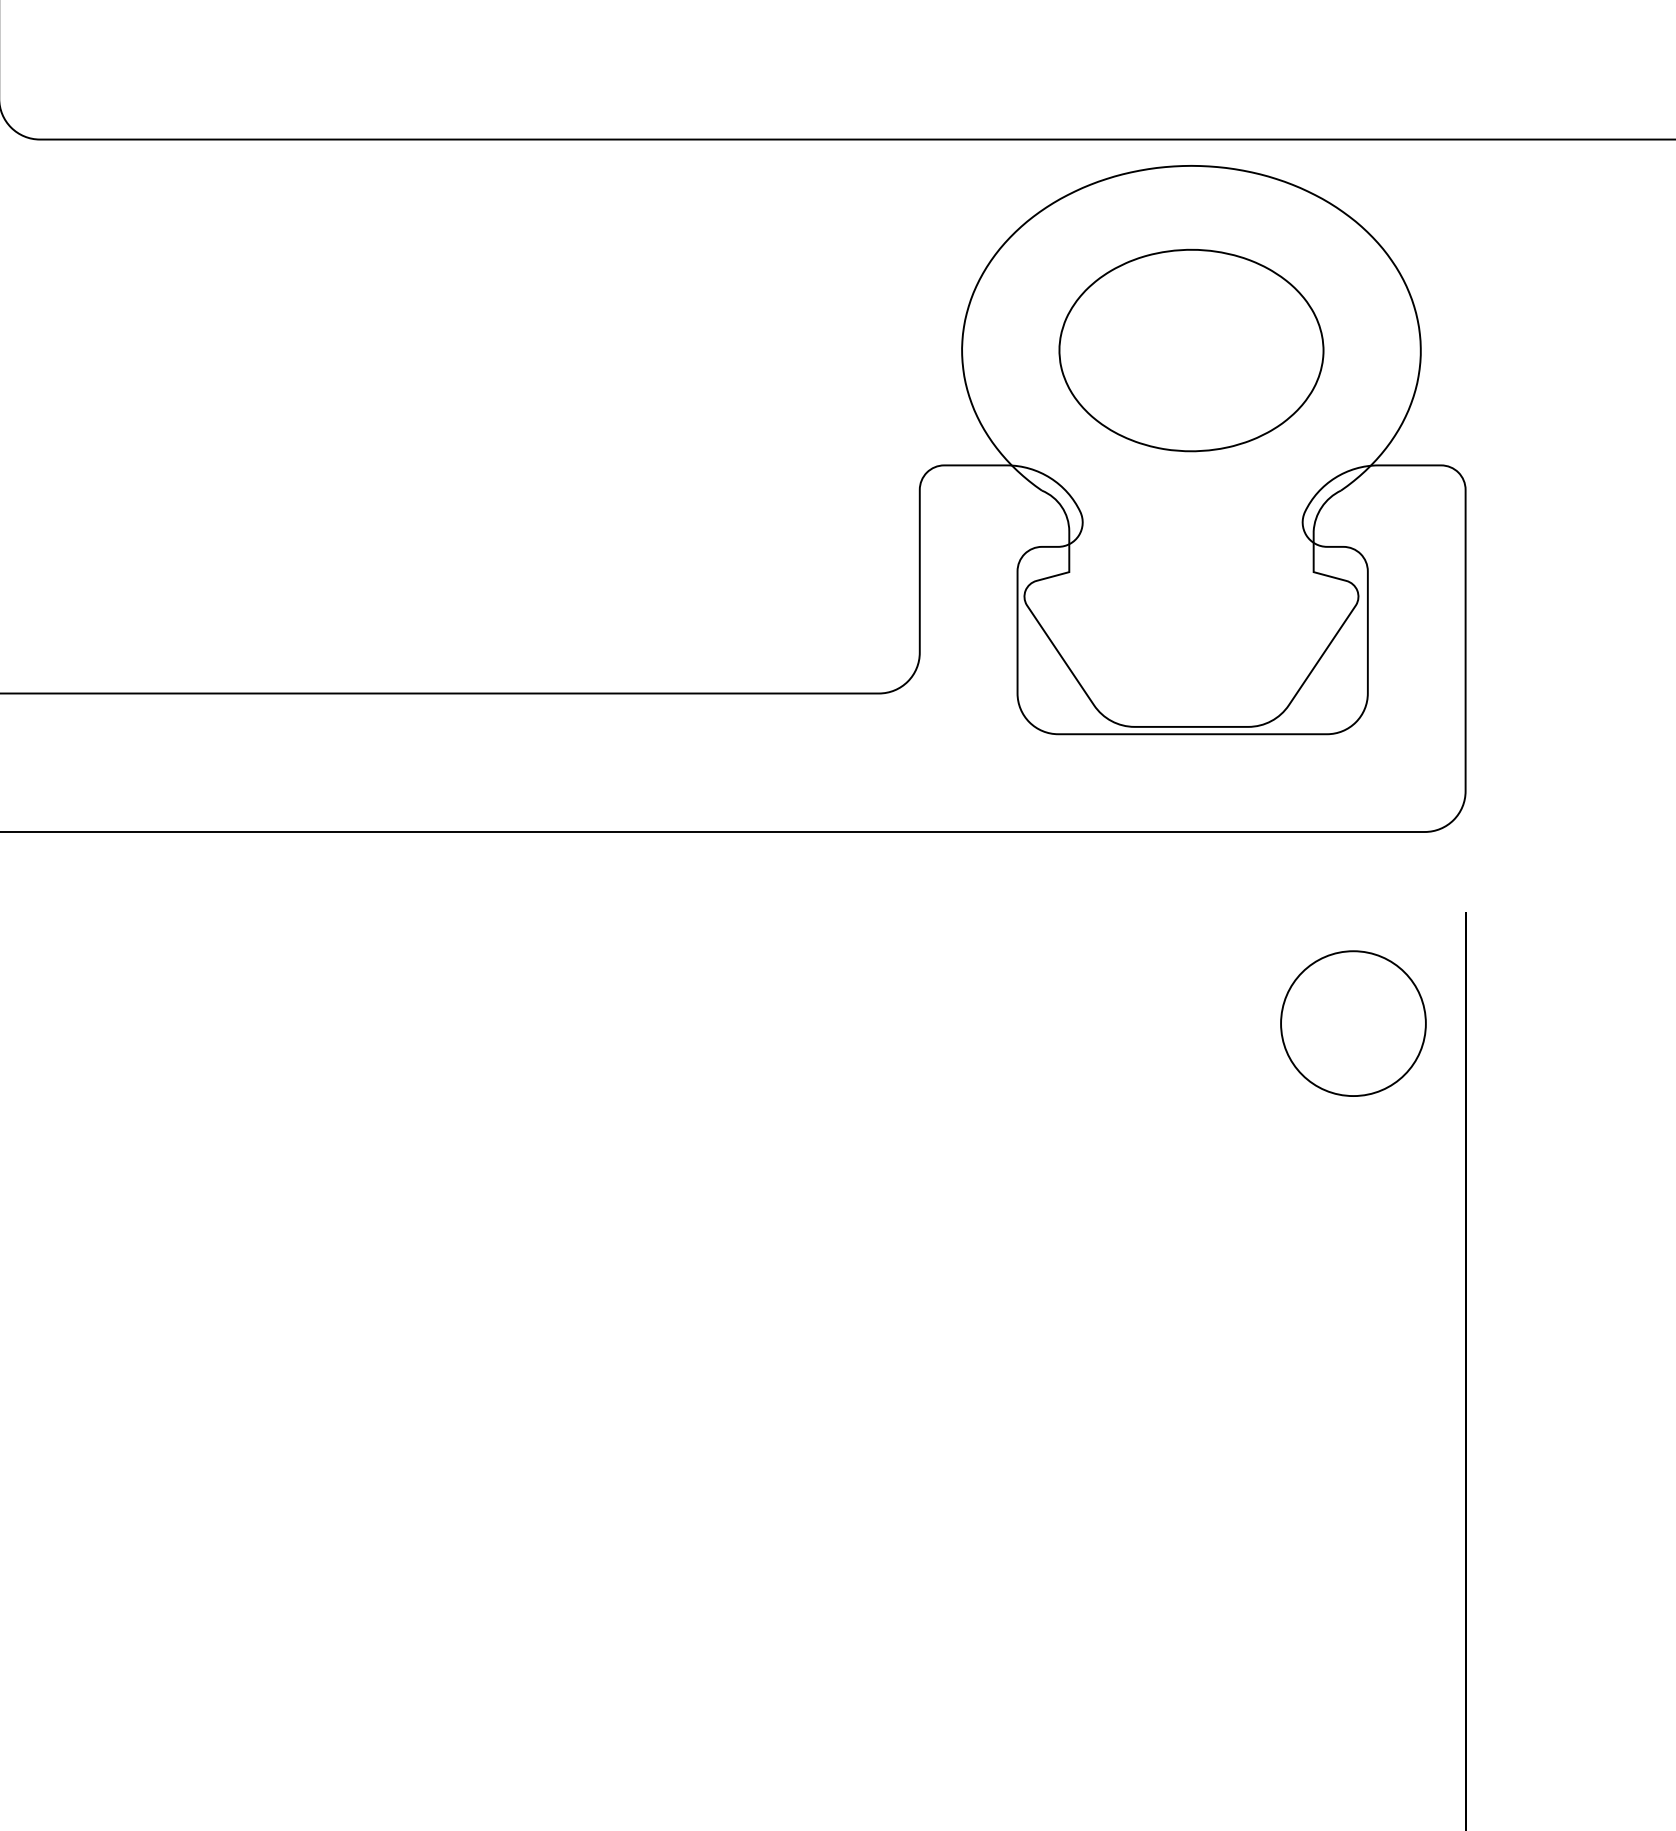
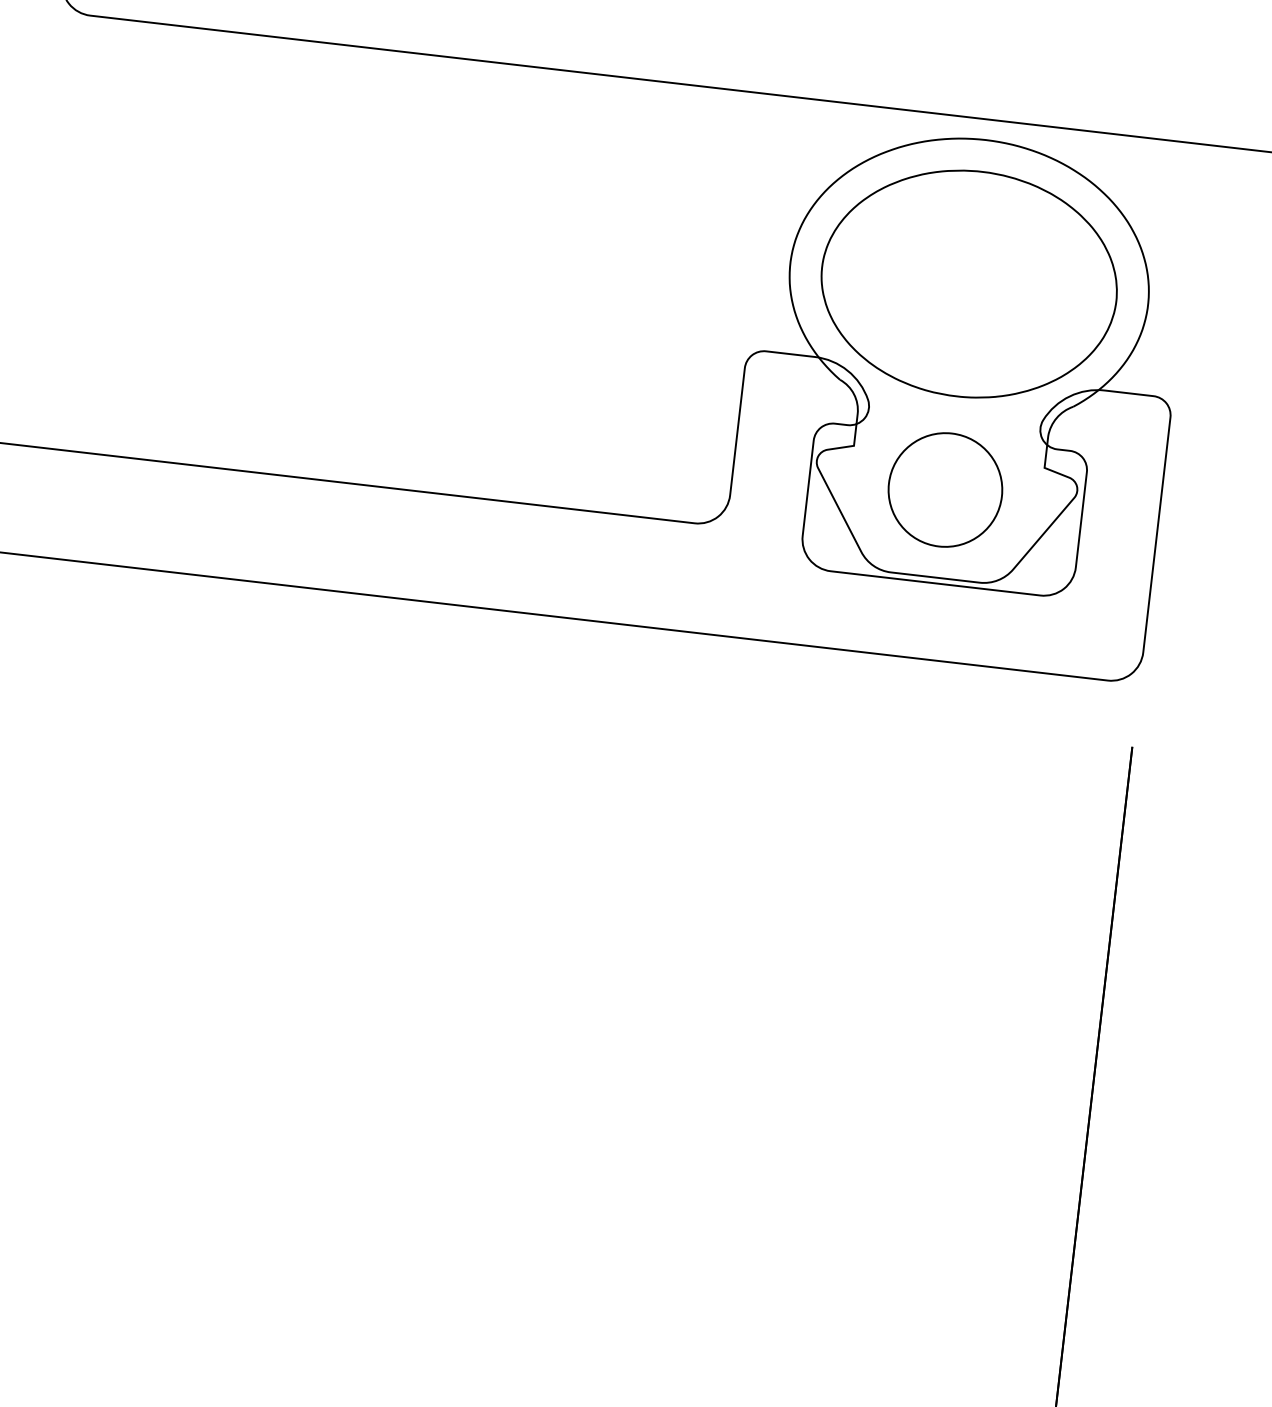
part: (1191, 350) -> (969, 284), size x1.43
circle: (1353, 1023) -> (945, 489), moved

